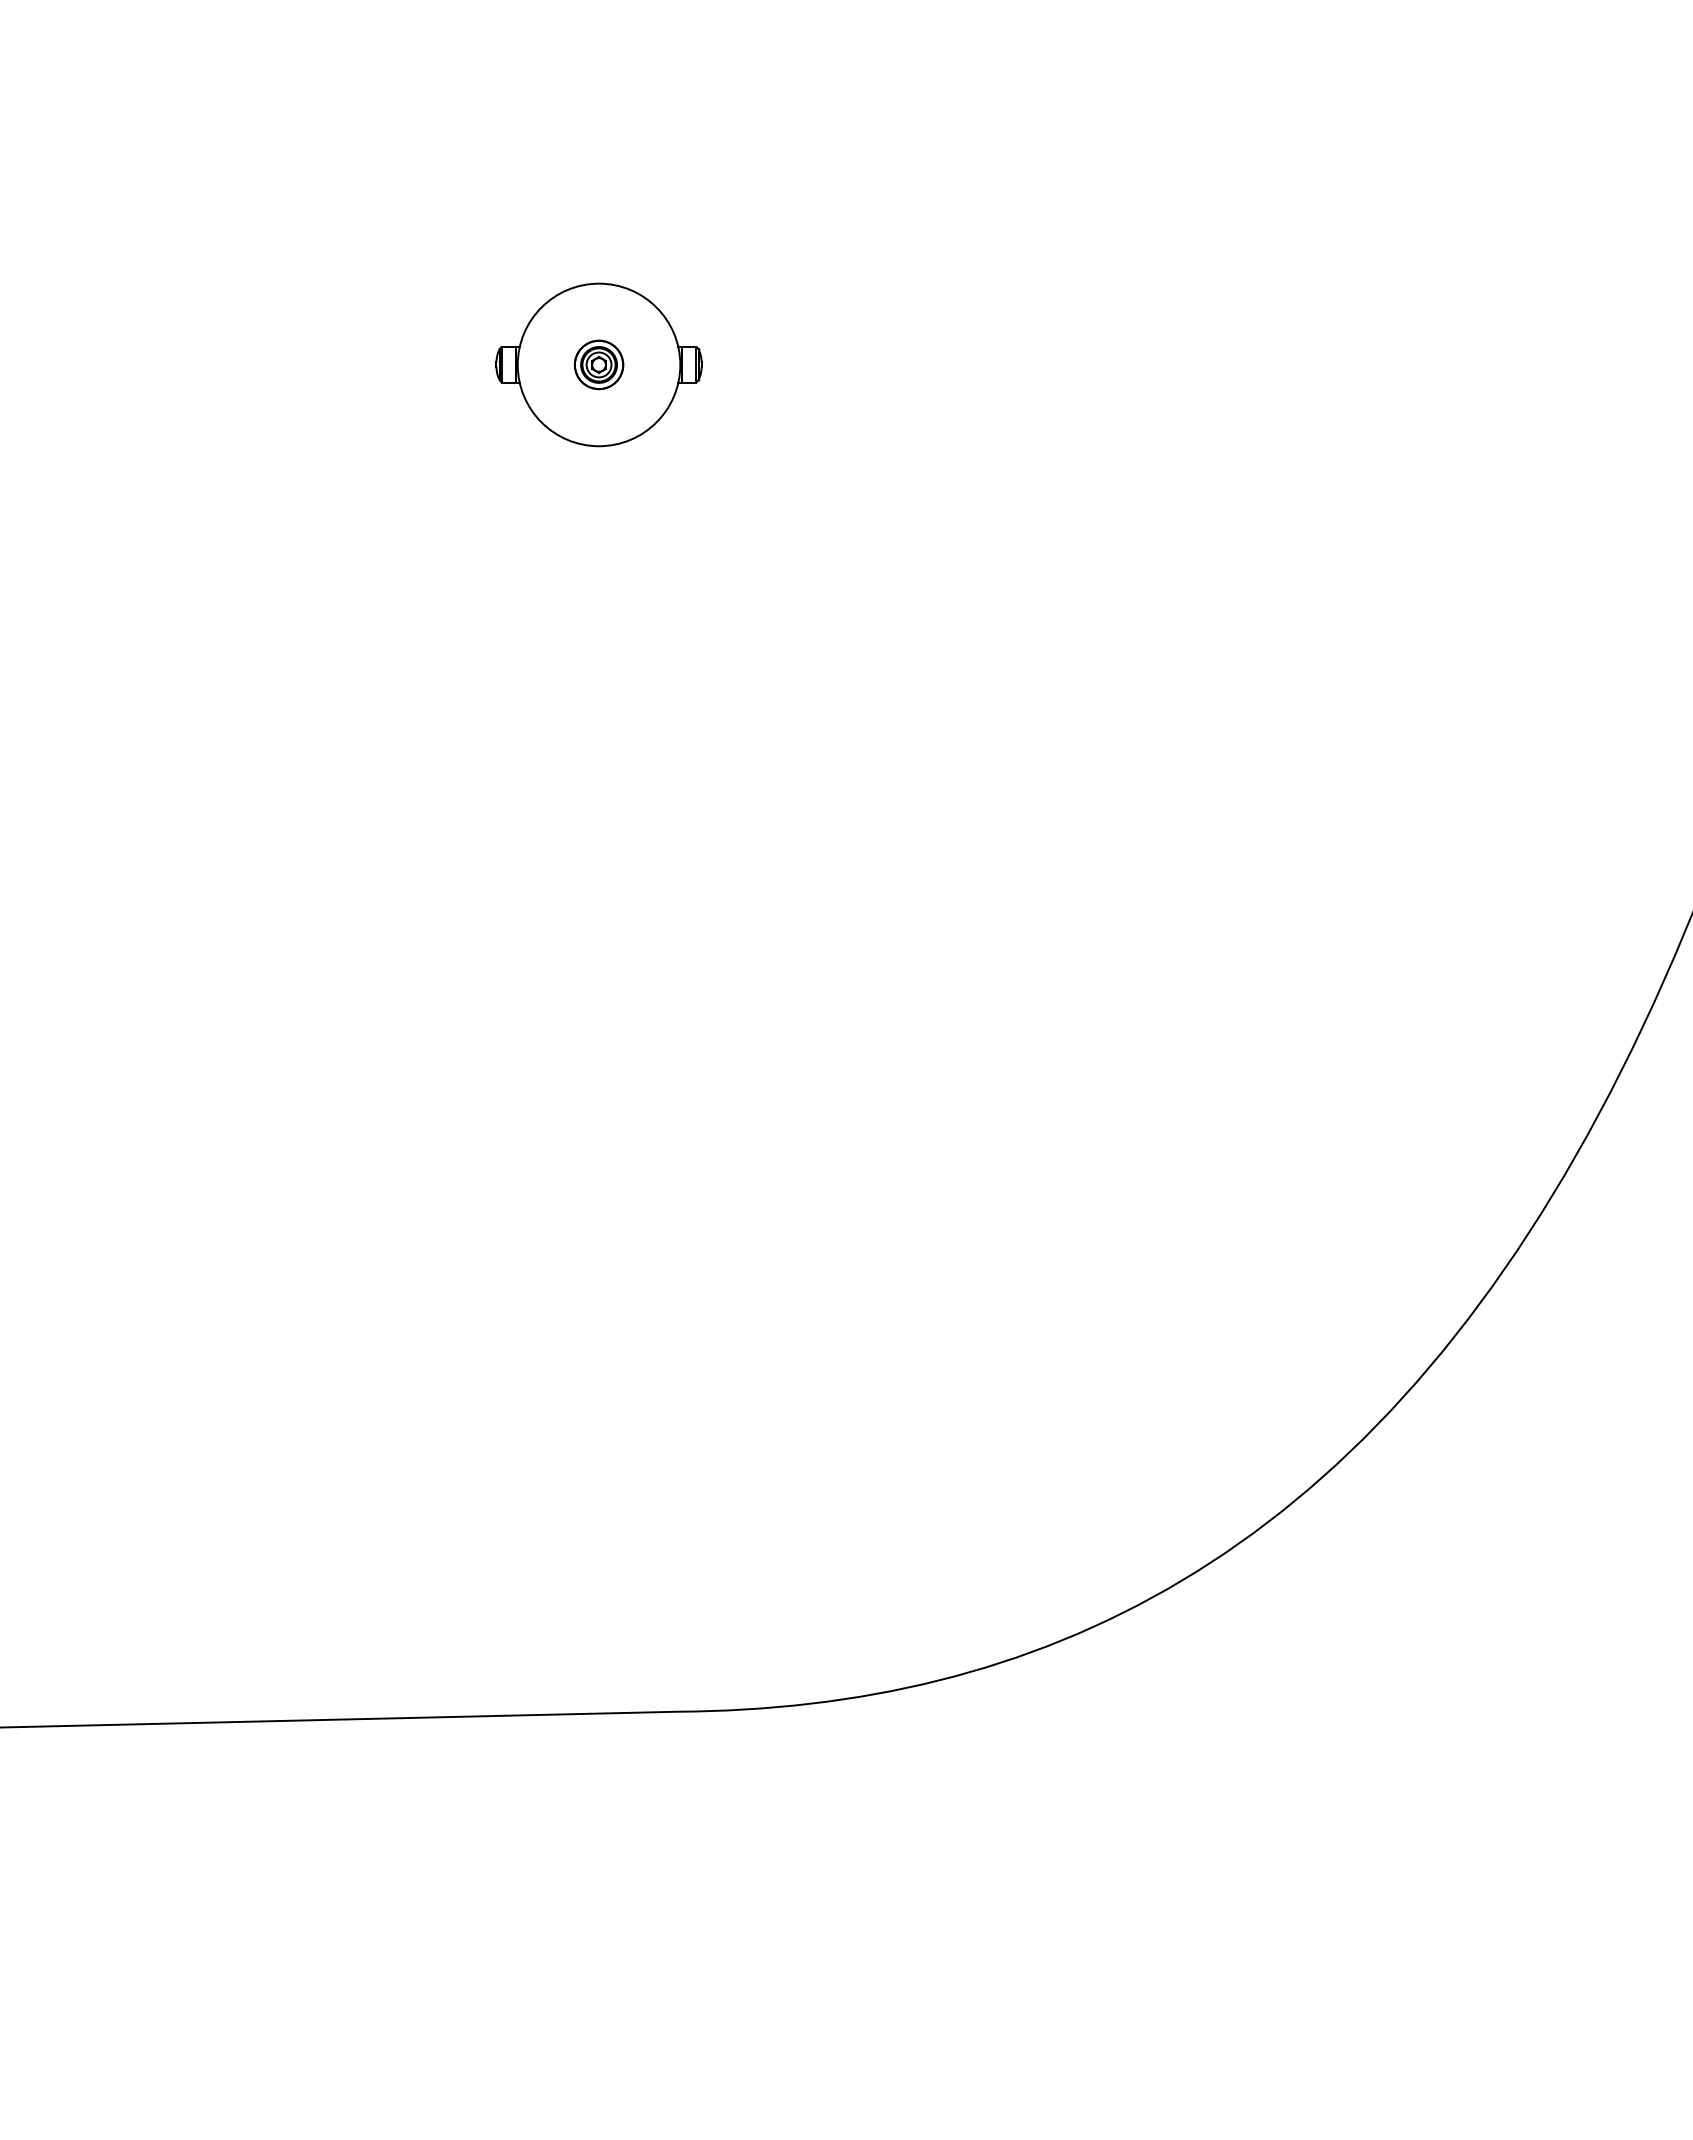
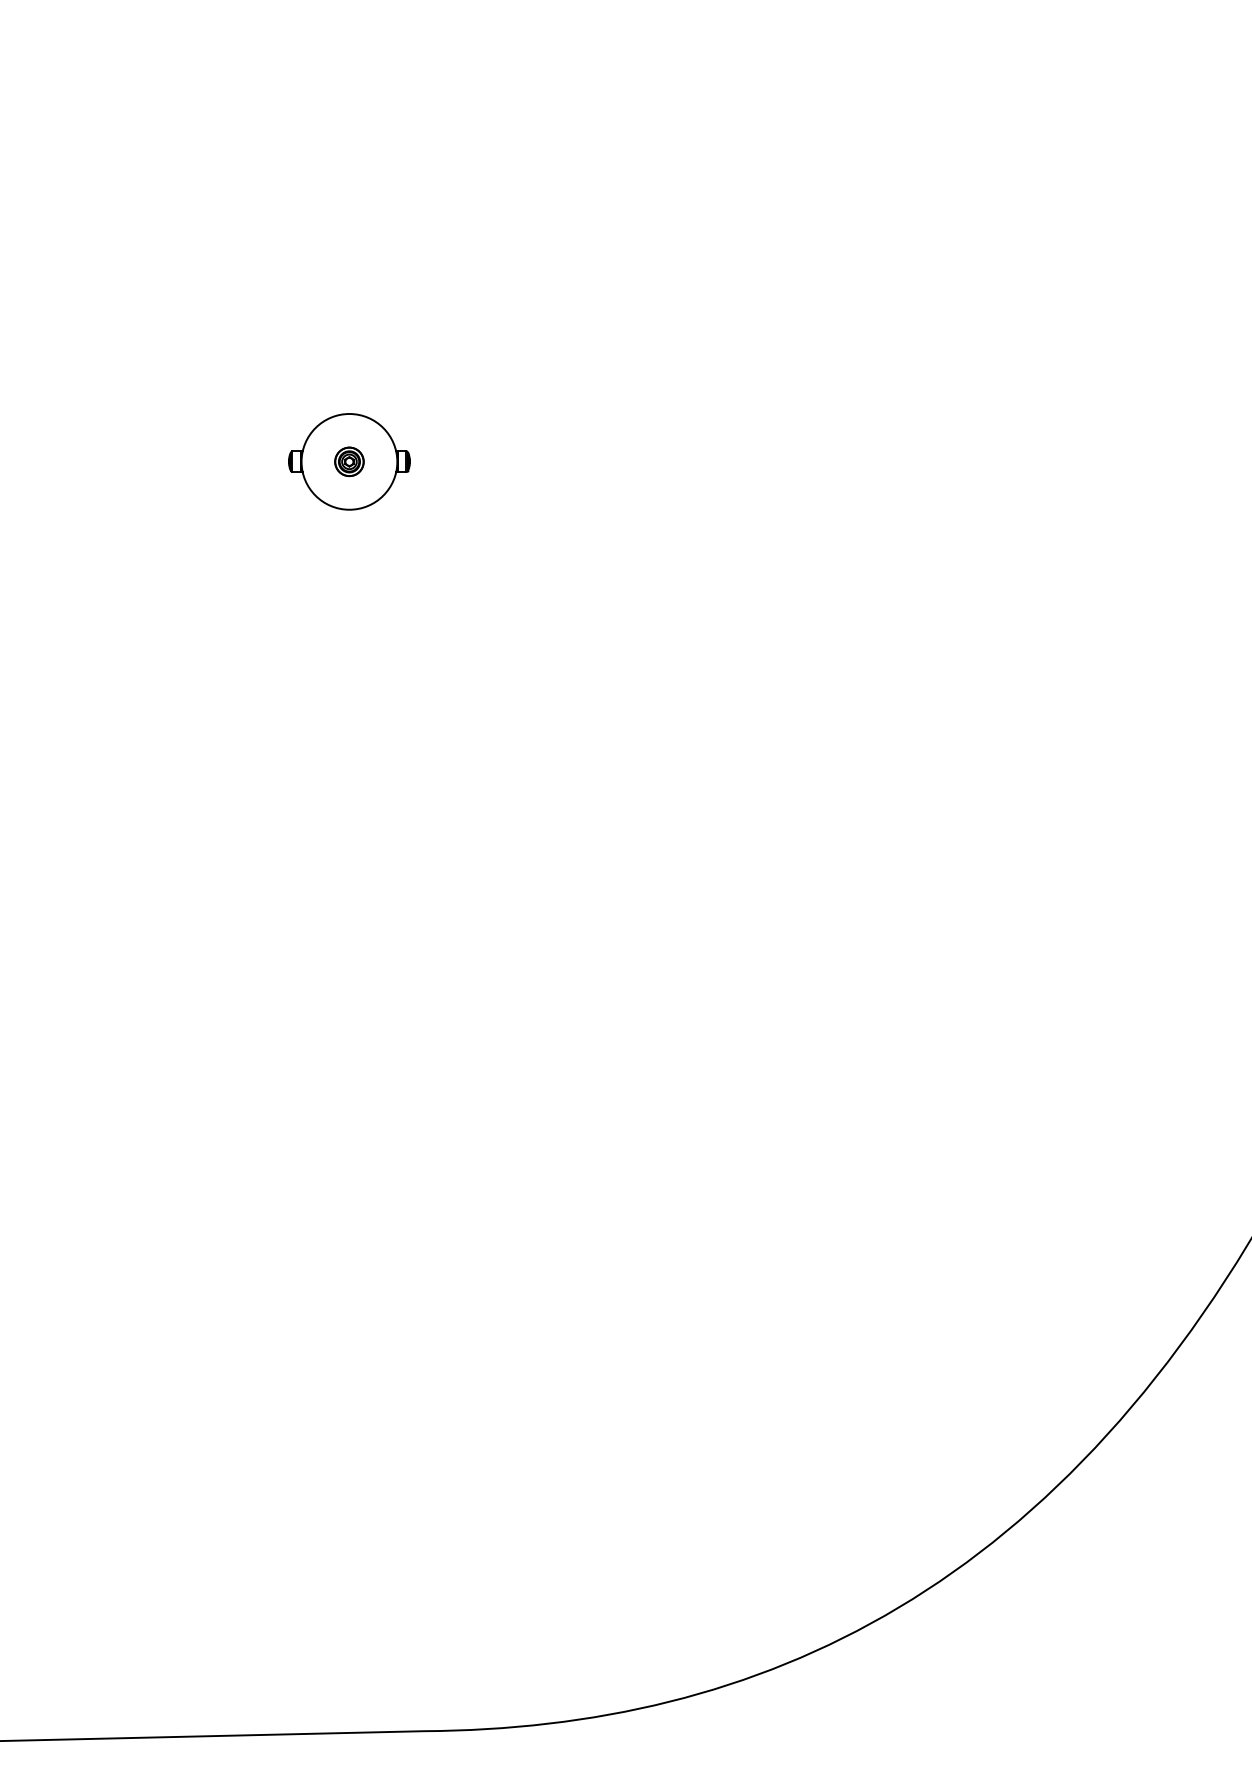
part: (599, 364) -> (349, 461), size x0.62

